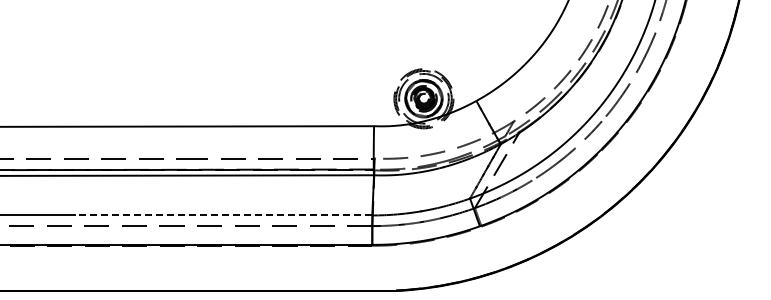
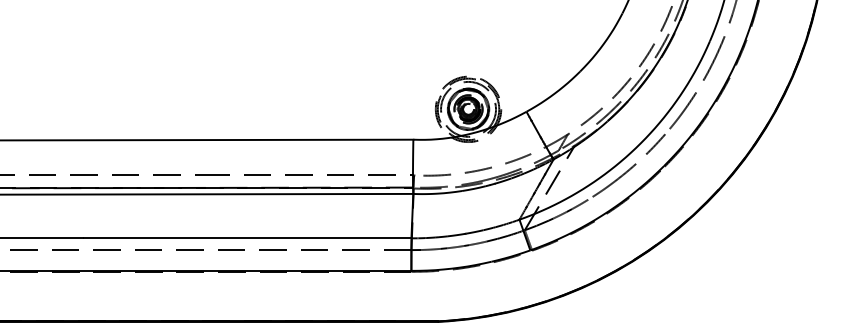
line: (223, 215) -> (246, 238), dashed -> solid

